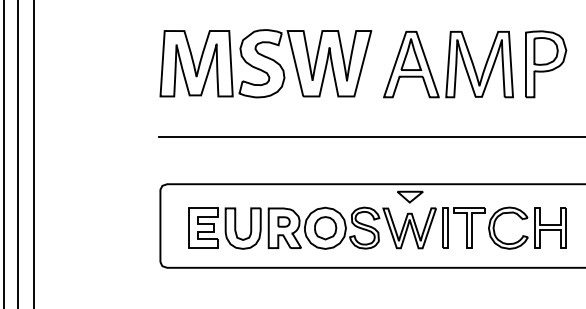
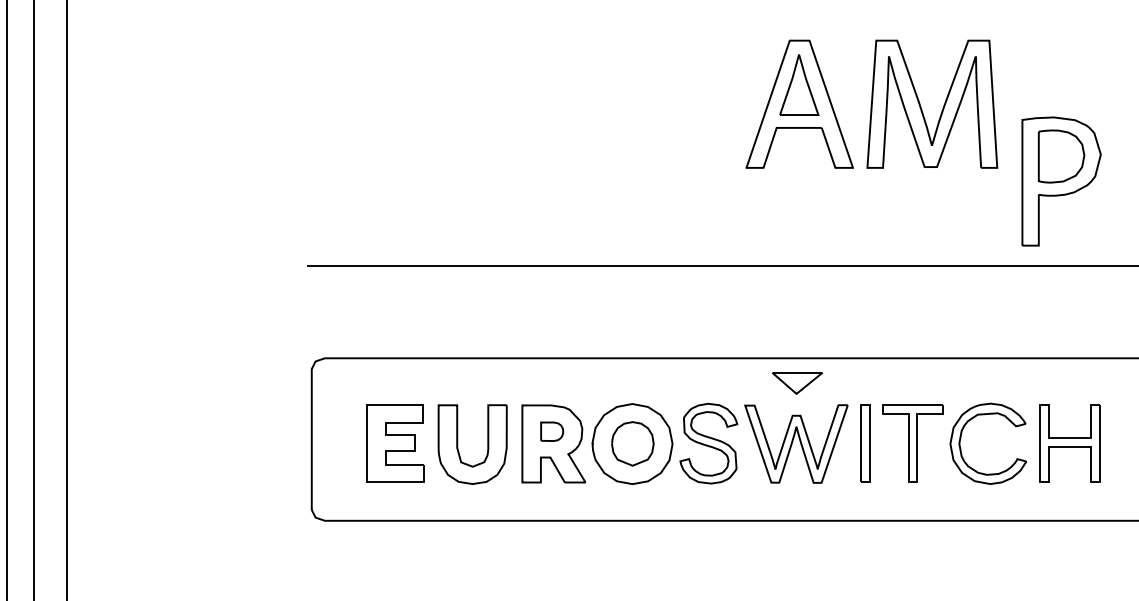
part: (265, 63) -> (516, 123), removed
part: (448, 64) -> (871, 104), moved
part: (546, 64) -> (1062, 181), moved

